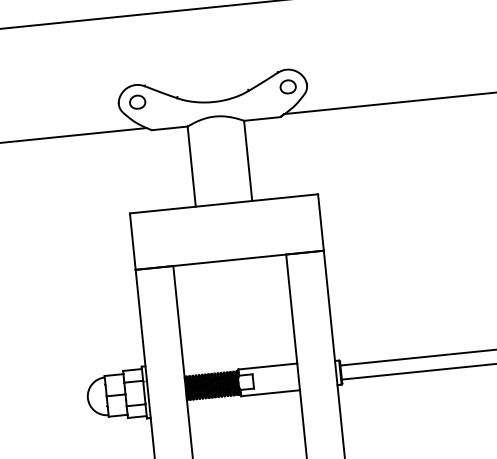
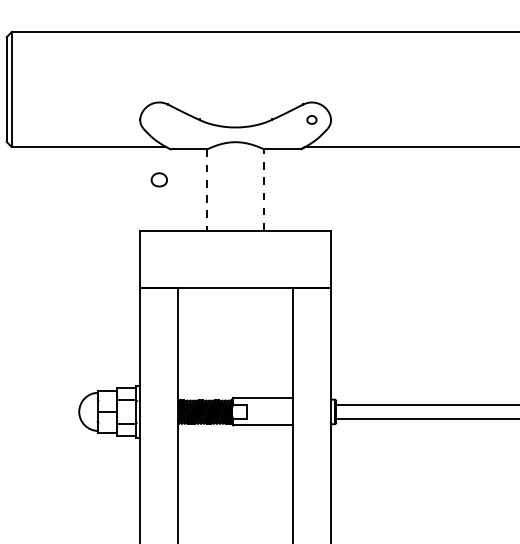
part: (287, 86) -> (311, 119), size x0.6
part: (136, 101) -> (158, 179), moved
line: (248, 161) -> (264, 190), solid -> dashed
line: (192, 167) -> (207, 190), solid -> dashed

